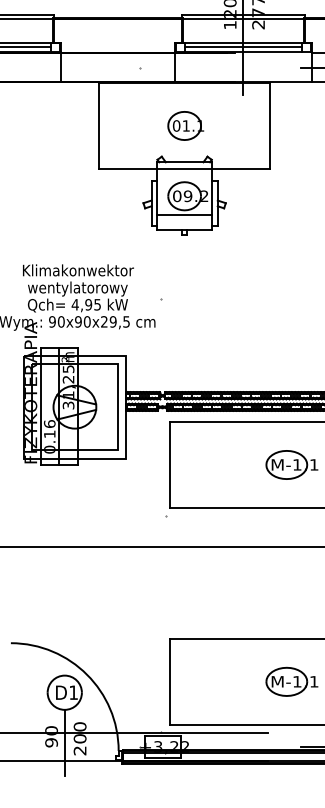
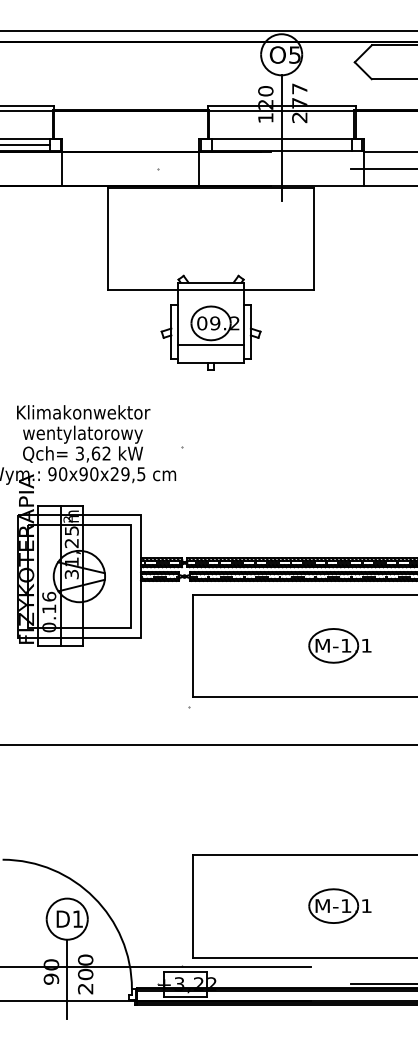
line: (243, 47) -> (281, 144), removed
part: (185, 125) -> (212, 238), removed
text: (85, 304) -> (92, 453), 4,95 -> 3,62

